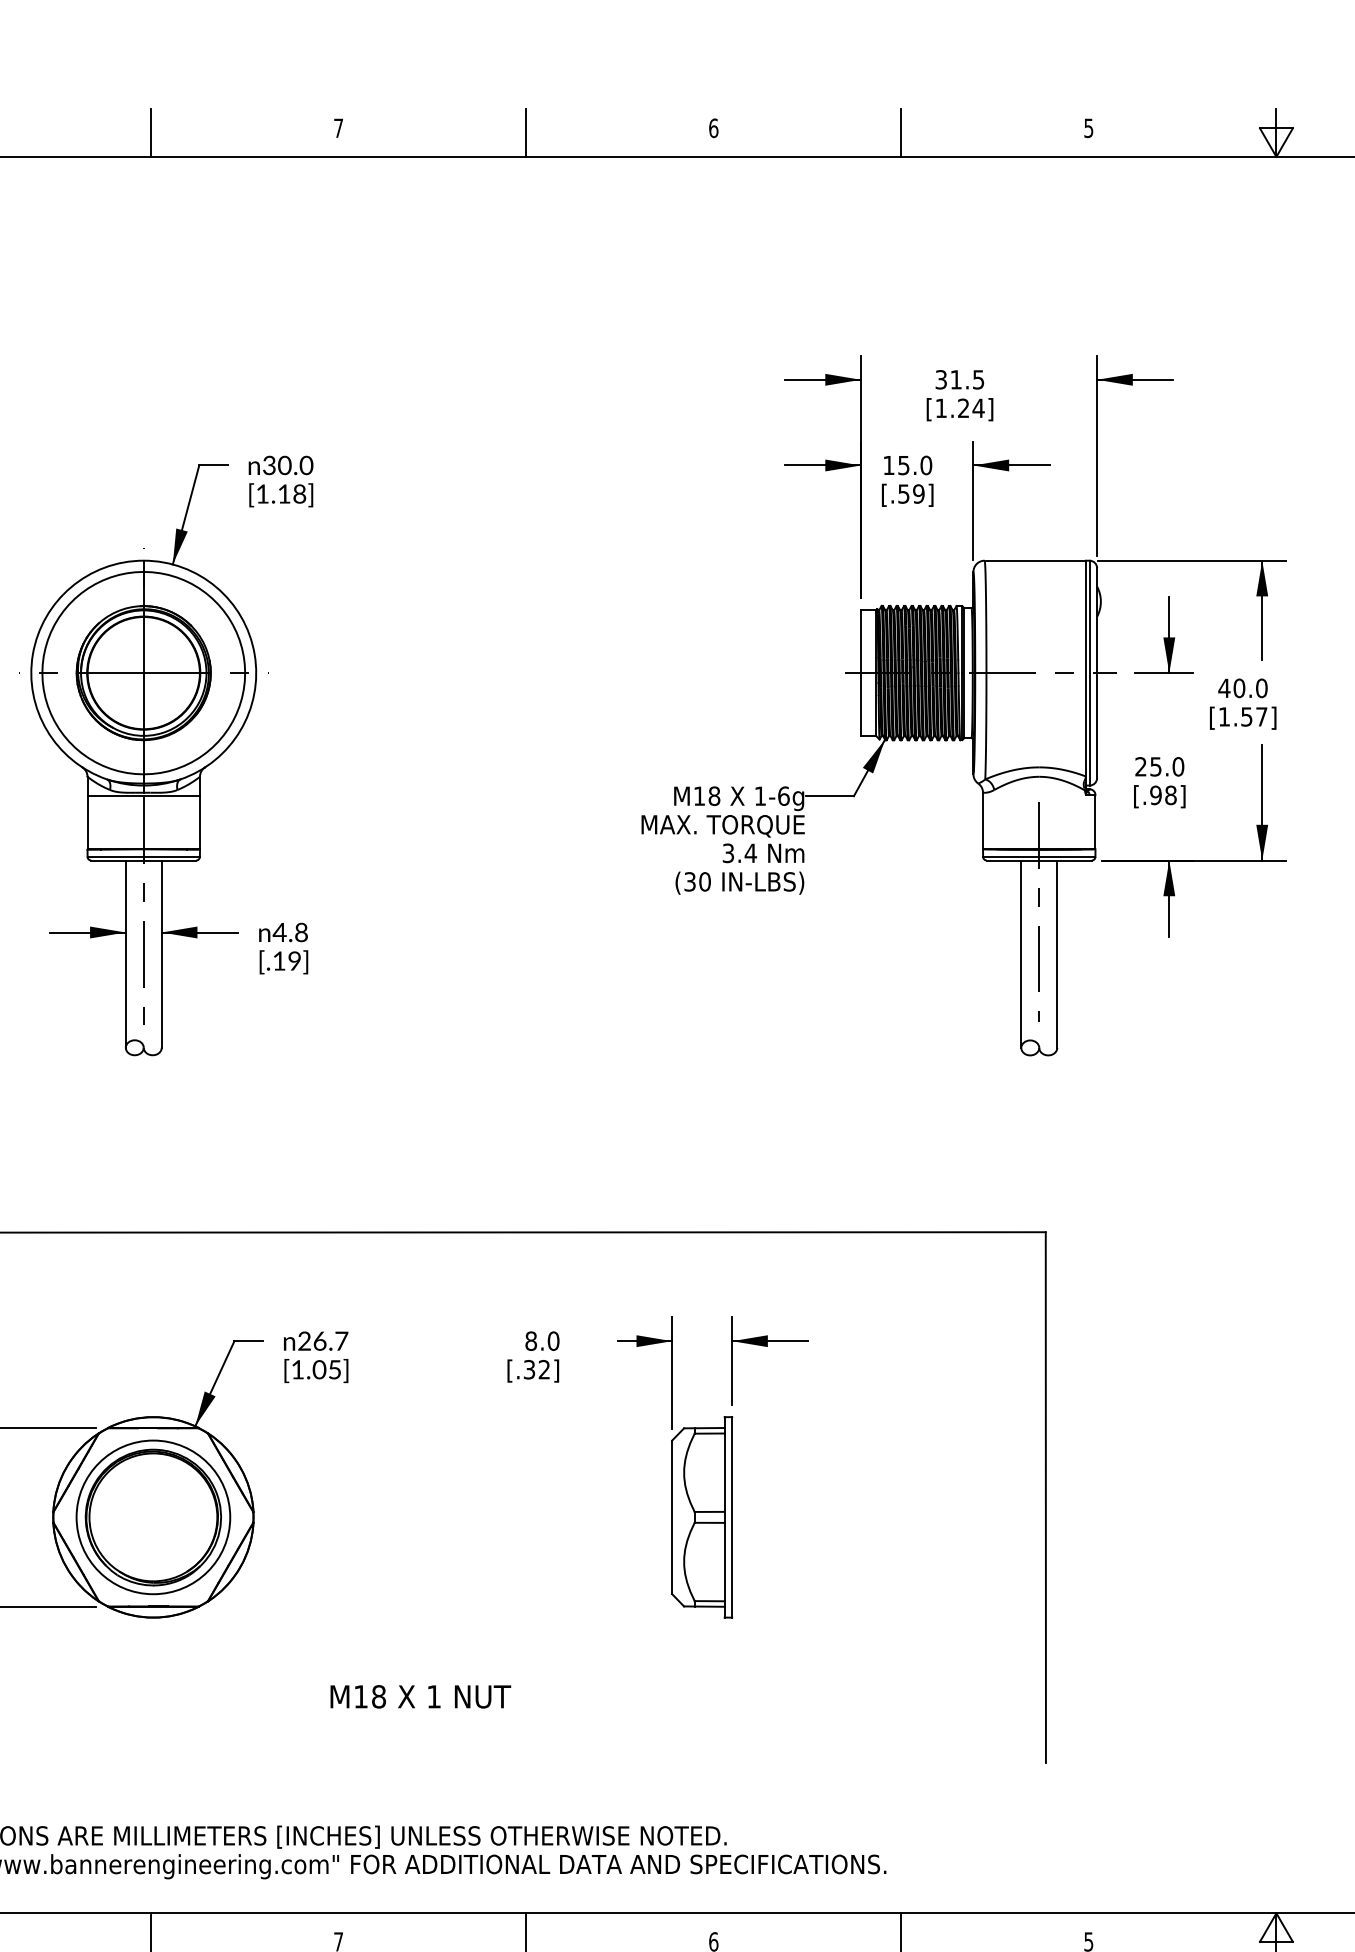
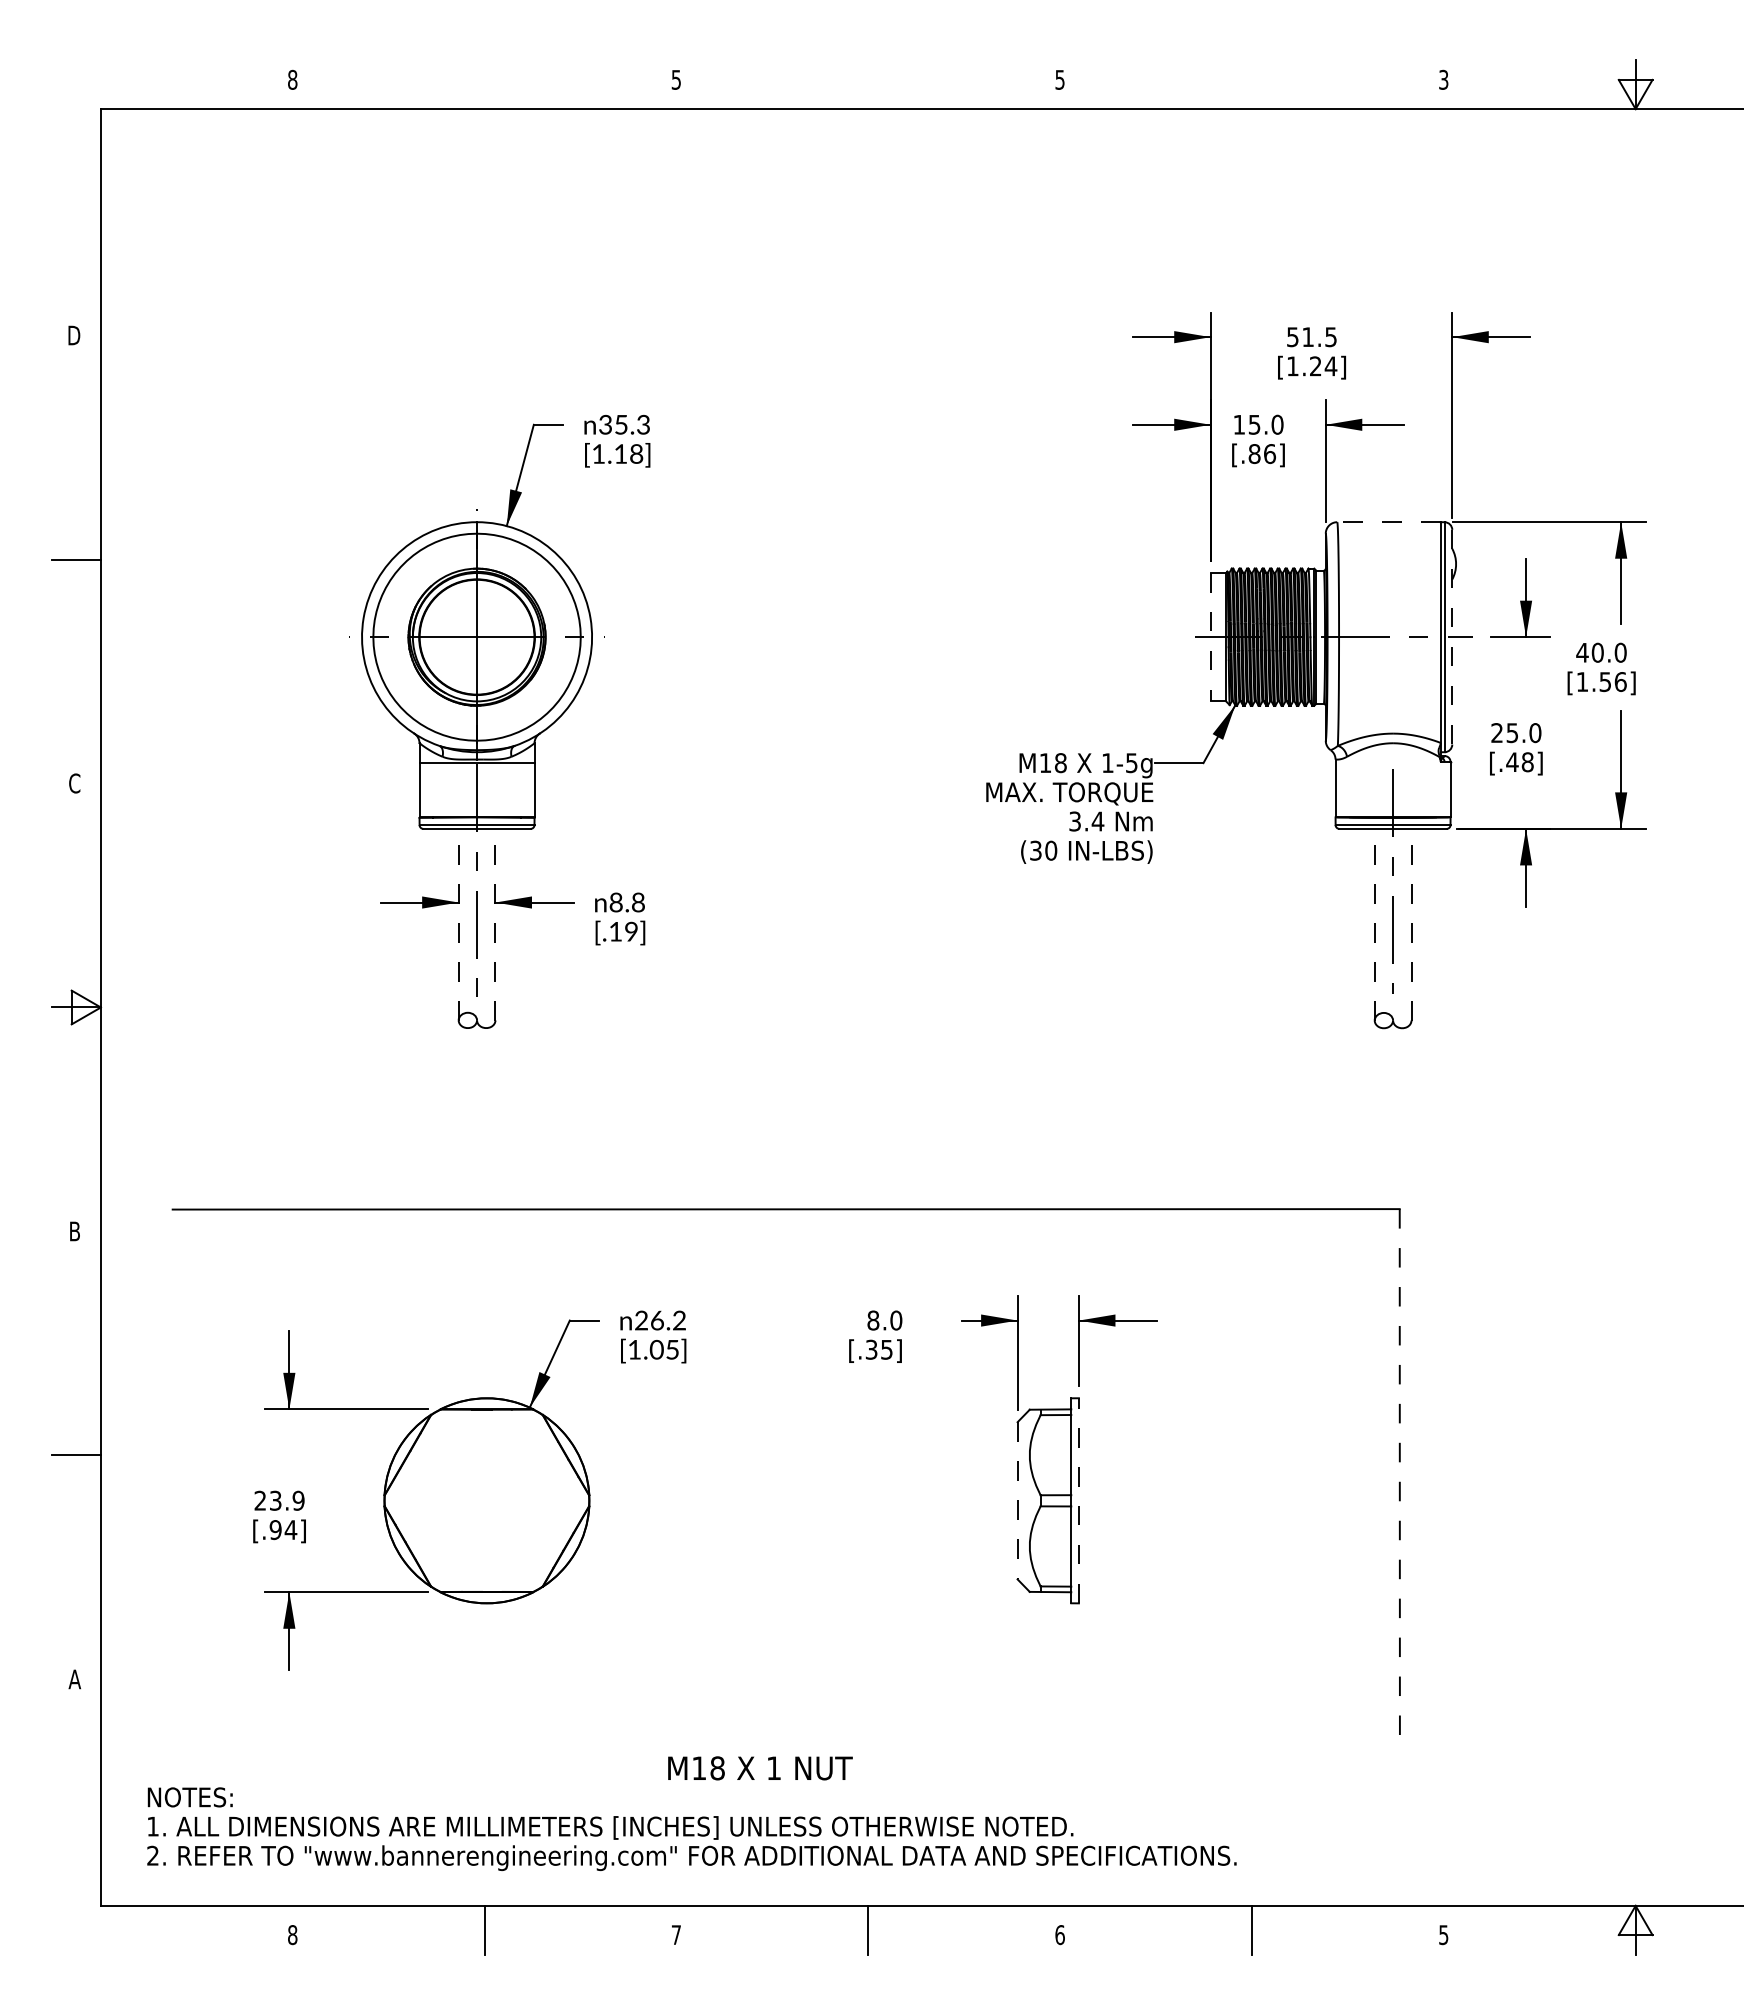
text: (337, 127) -> (675, 79), 7 -> 5
text: (713, 127) -> (1059, 79), 6 -> 5
text: (1088, 127) -> (1443, 79), 5 -> 3
line: (151, 132) -> (484, 84), removed
line: (526, 132) -> (868, 84), removed
line: (900, 132) -> (1251, 84), removed
text: (940, 379) -> (1292, 336), 31.5 -> 51.5
text: (295, 465) -> (632, 424), 30.0 -> 35.3
text: (911, 494) -> (1262, 454), [.59] -> [.86]
line: (1035, 560) -> (1389, 522), solid -> dashed
line: (860, 673) -> (1210, 637), solid -> dashed
line: (1097, 673) -> (1452, 637), solid -> dashed
text: (1261, 717) -> (1620, 682), [1.57] -> [1.56]
text: (1156, 795) -> (1512, 762), [.98] -> [.48]
text: (783, 796) -> (1131, 763), 1-6g -> 1-5g
text: (279, 932) -> (615, 902), 4.8 -> 8.8
line: (125, 953) -> (458, 924), solid -> dashed
line: (161, 953) -> (495, 924), solid -> dashed
line: (1021, 953) -> (1374, 924), solid -> dashed
line: (1057, 953) -> (1411, 924), solid -> dashed
text: (341, 1341) -> (679, 1320), 26.7 -> 26.2
text: (544, 1369) -> (886, 1349), [.32] -> [.35]
line: (1045, 1498) -> (1399, 1481), solid -> dashed
part: (152, 1517) -> (486, 1500), removed
line: (672, 1517) -> (1017, 1500), solid -> dashed
line: (731, 1517) -> (1078, 1500), solid -> dashed
text: (420, 1696) -> (760, 1768), moved

